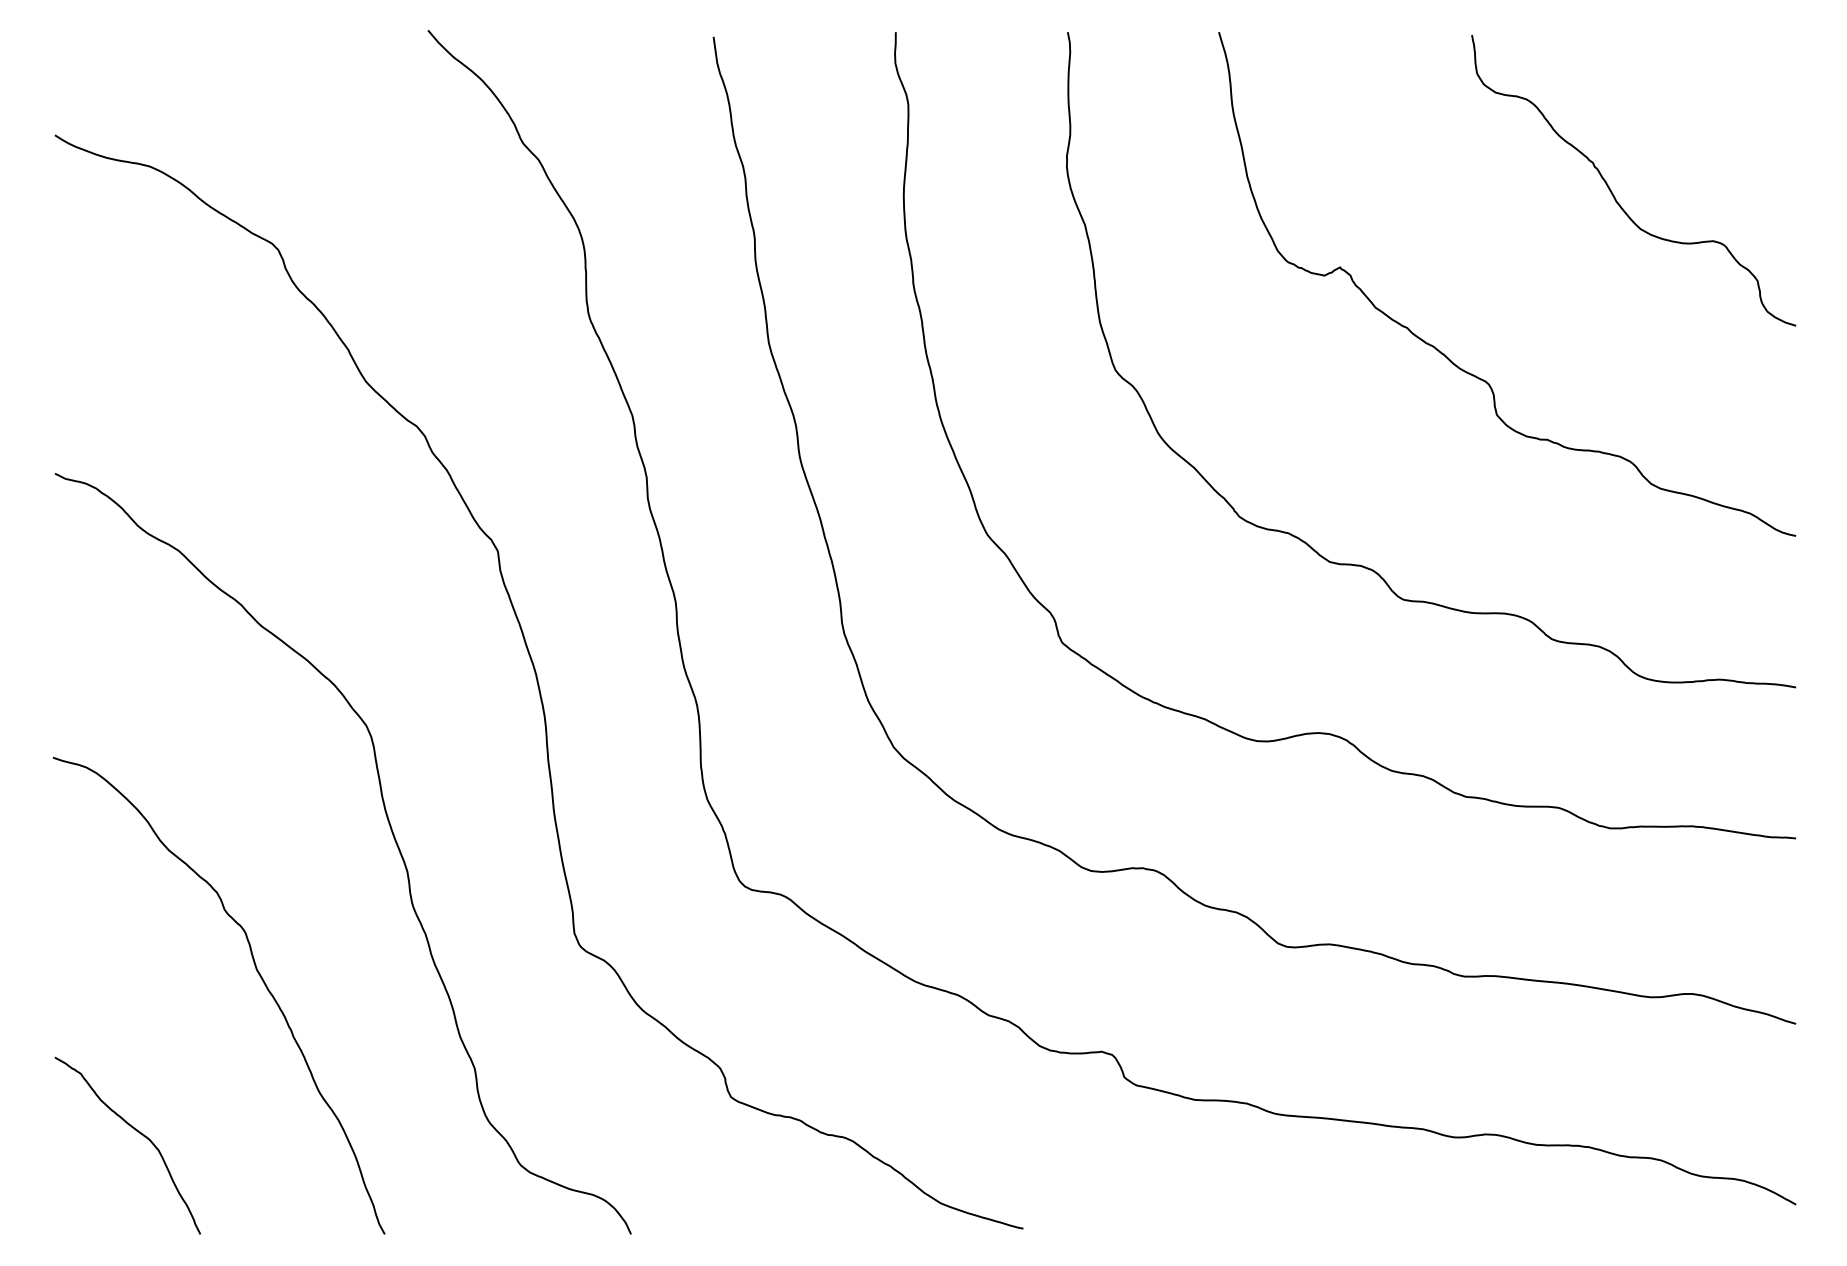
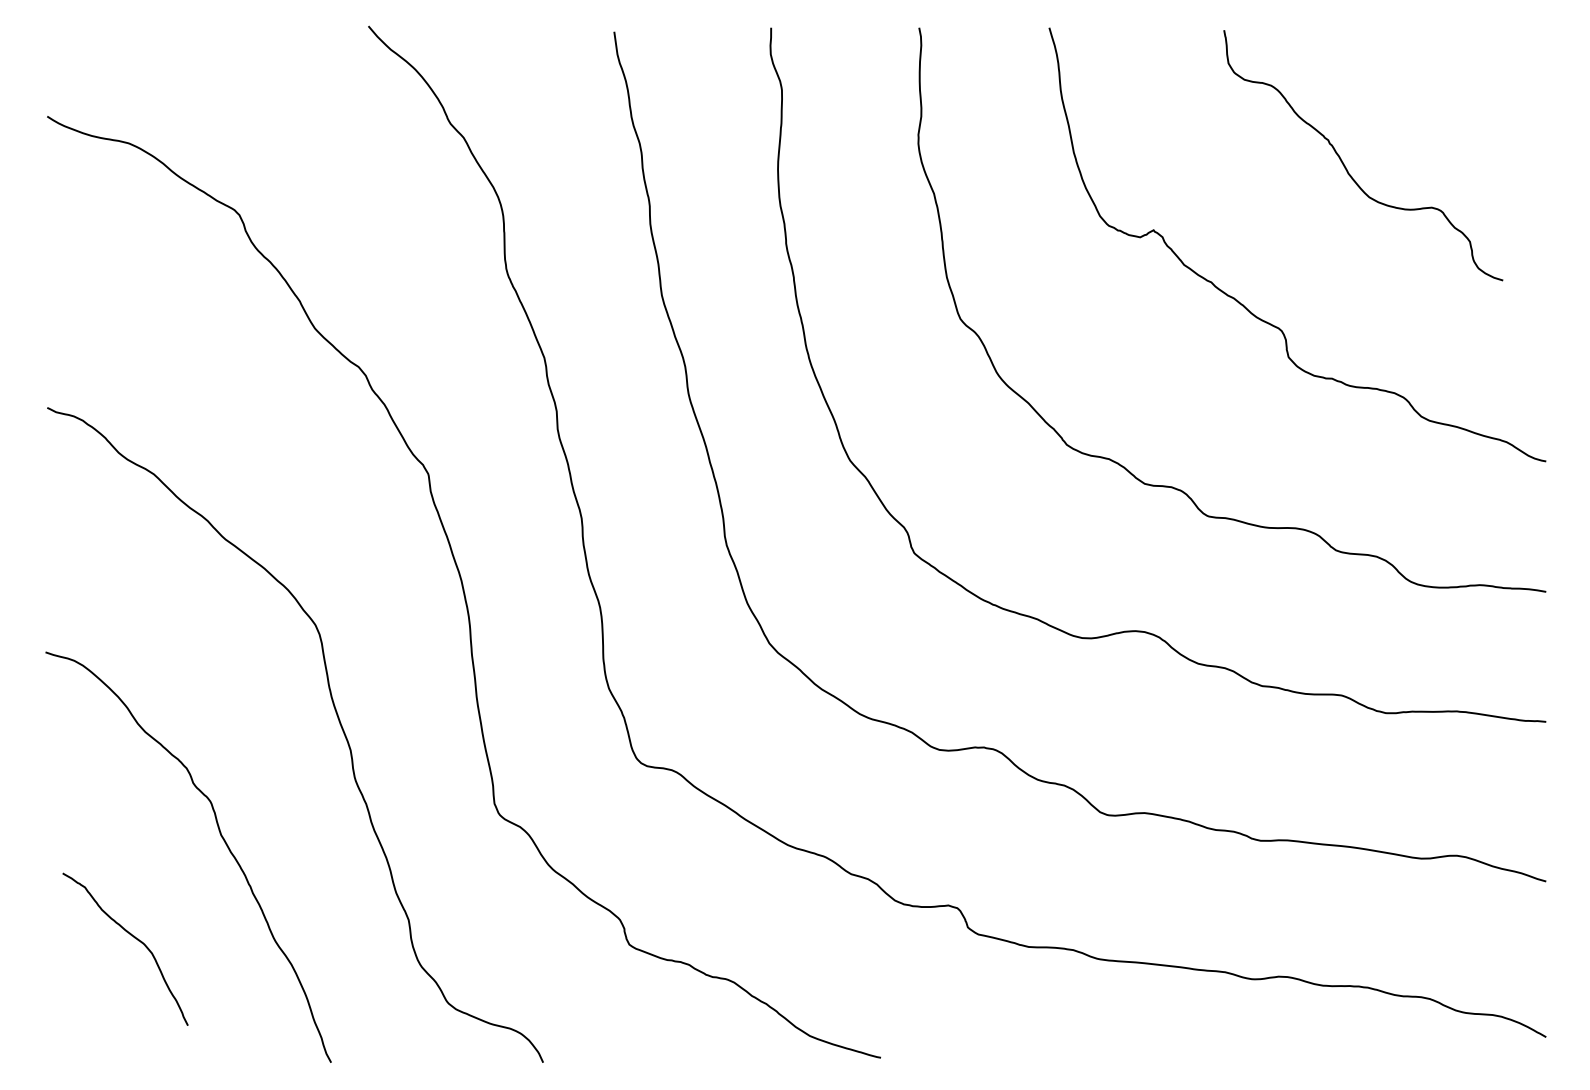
curve: (1613, 193) -> (1345, 166), moved
curve: (136, 1131) -> (132, 937), moved

